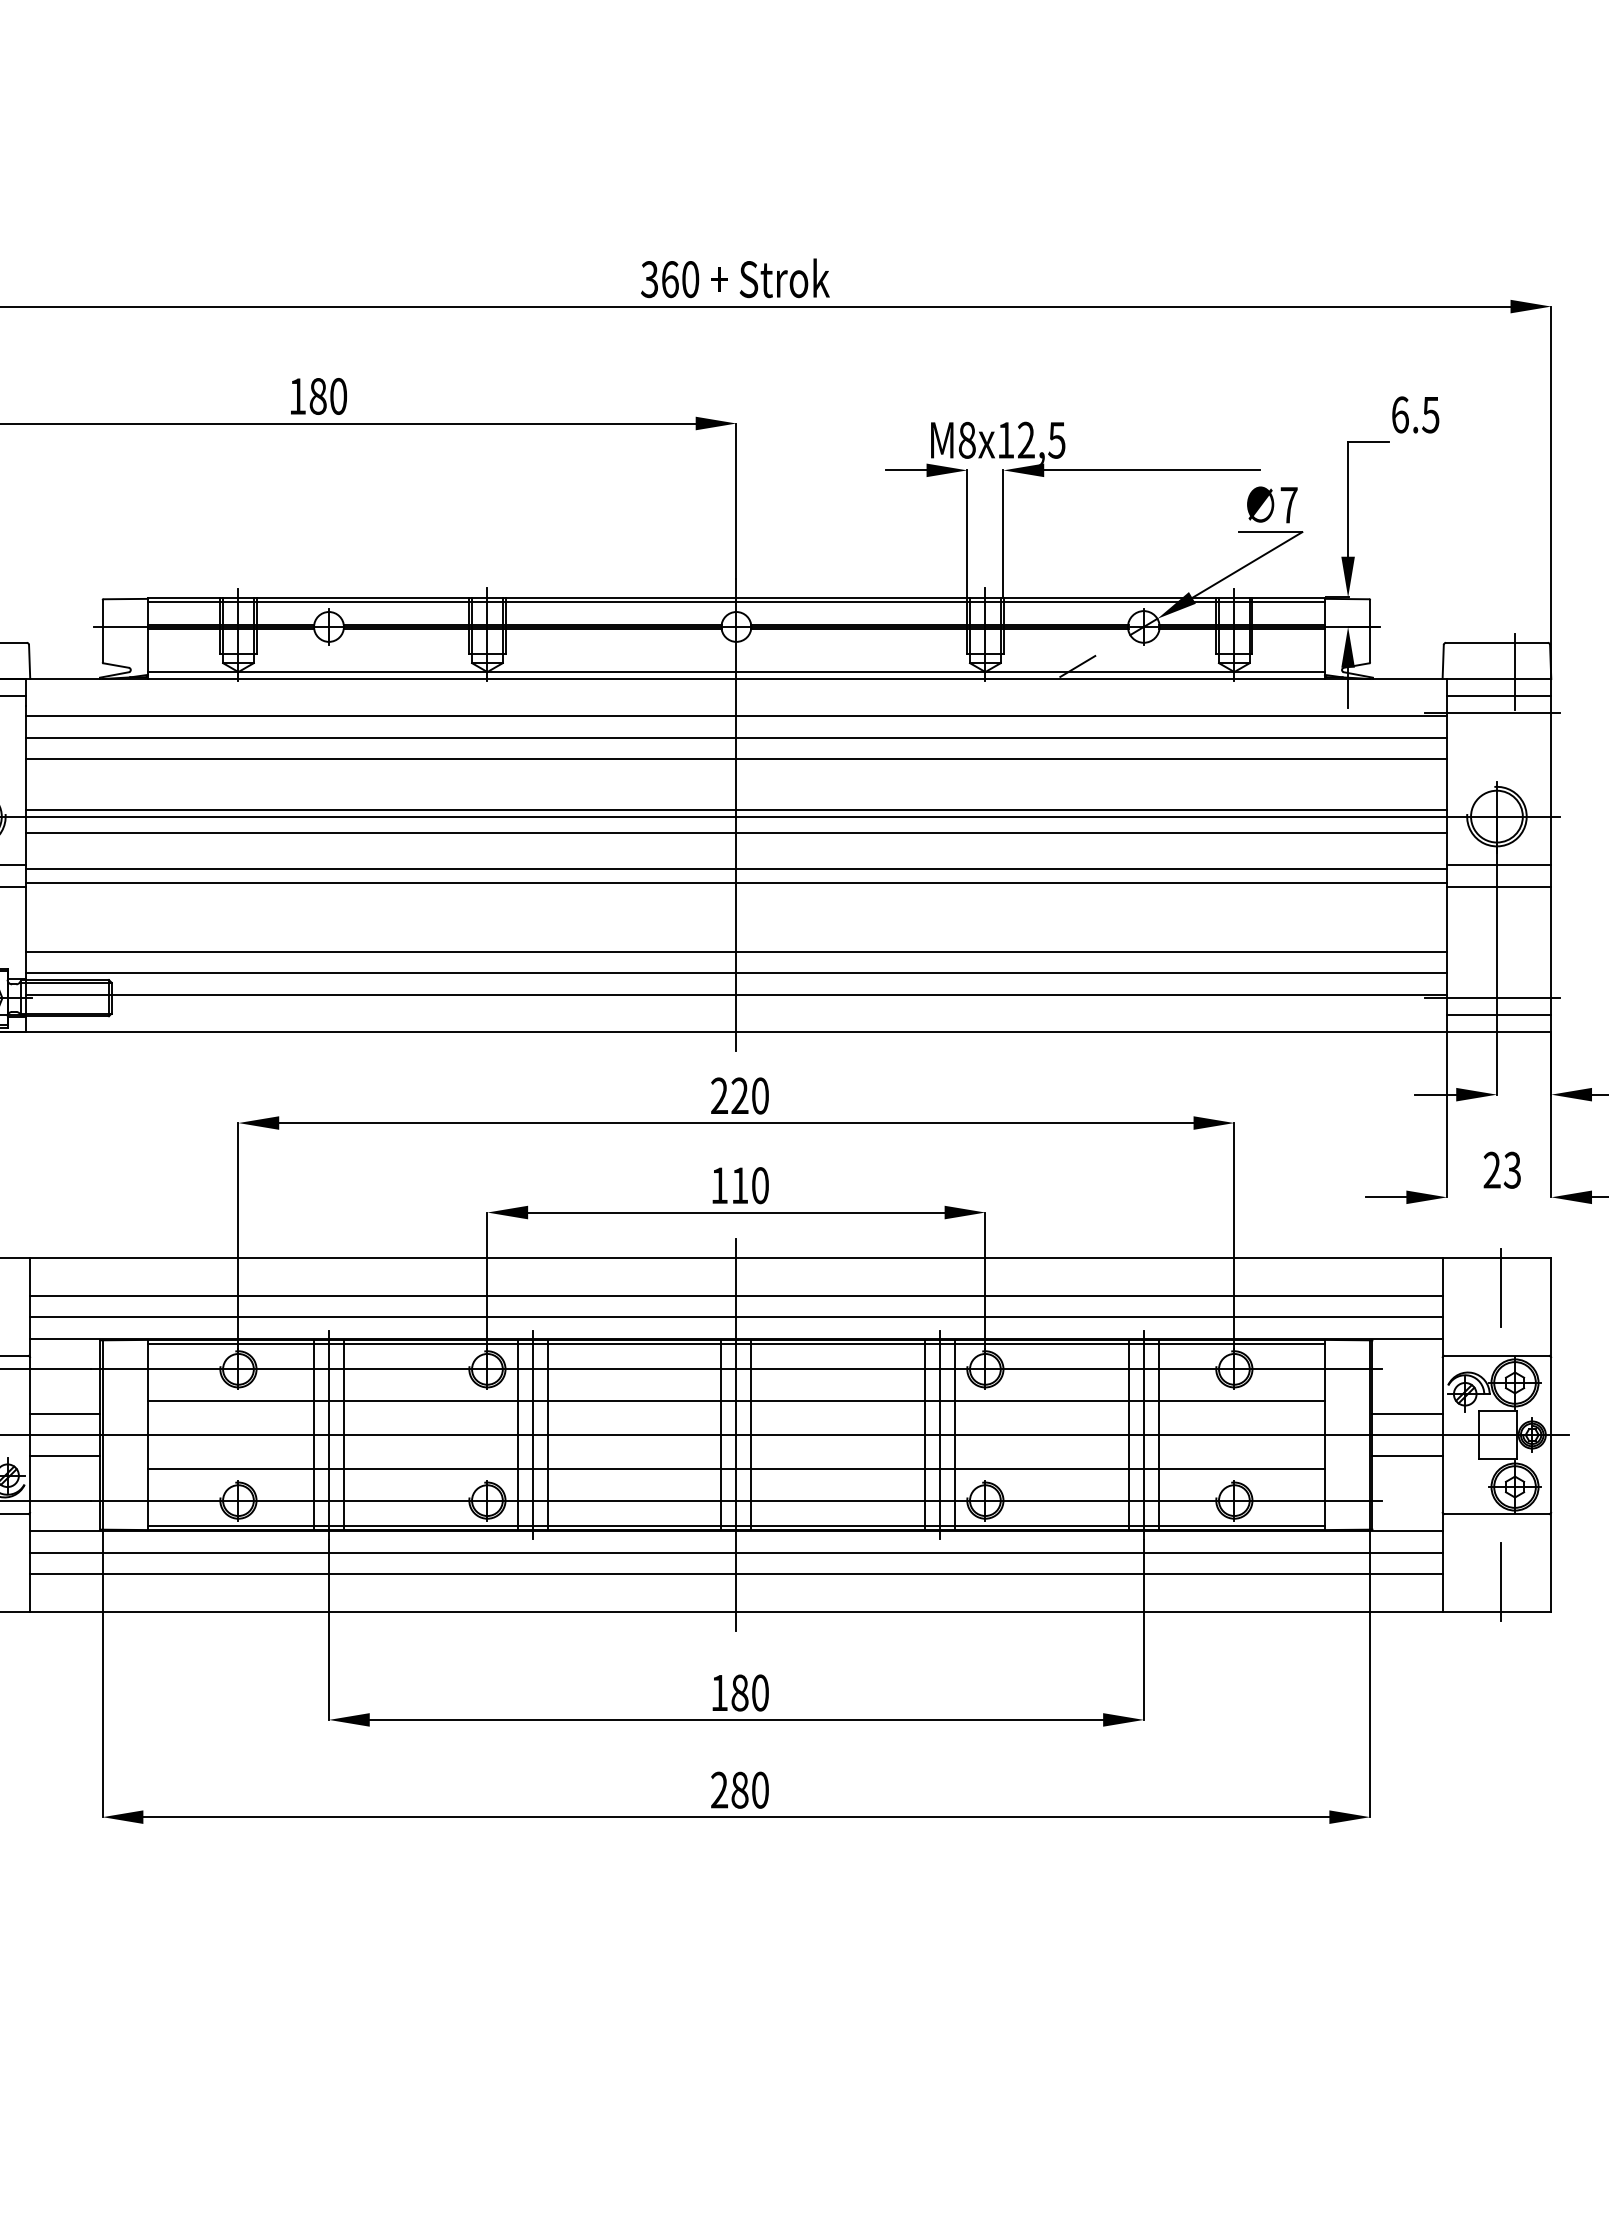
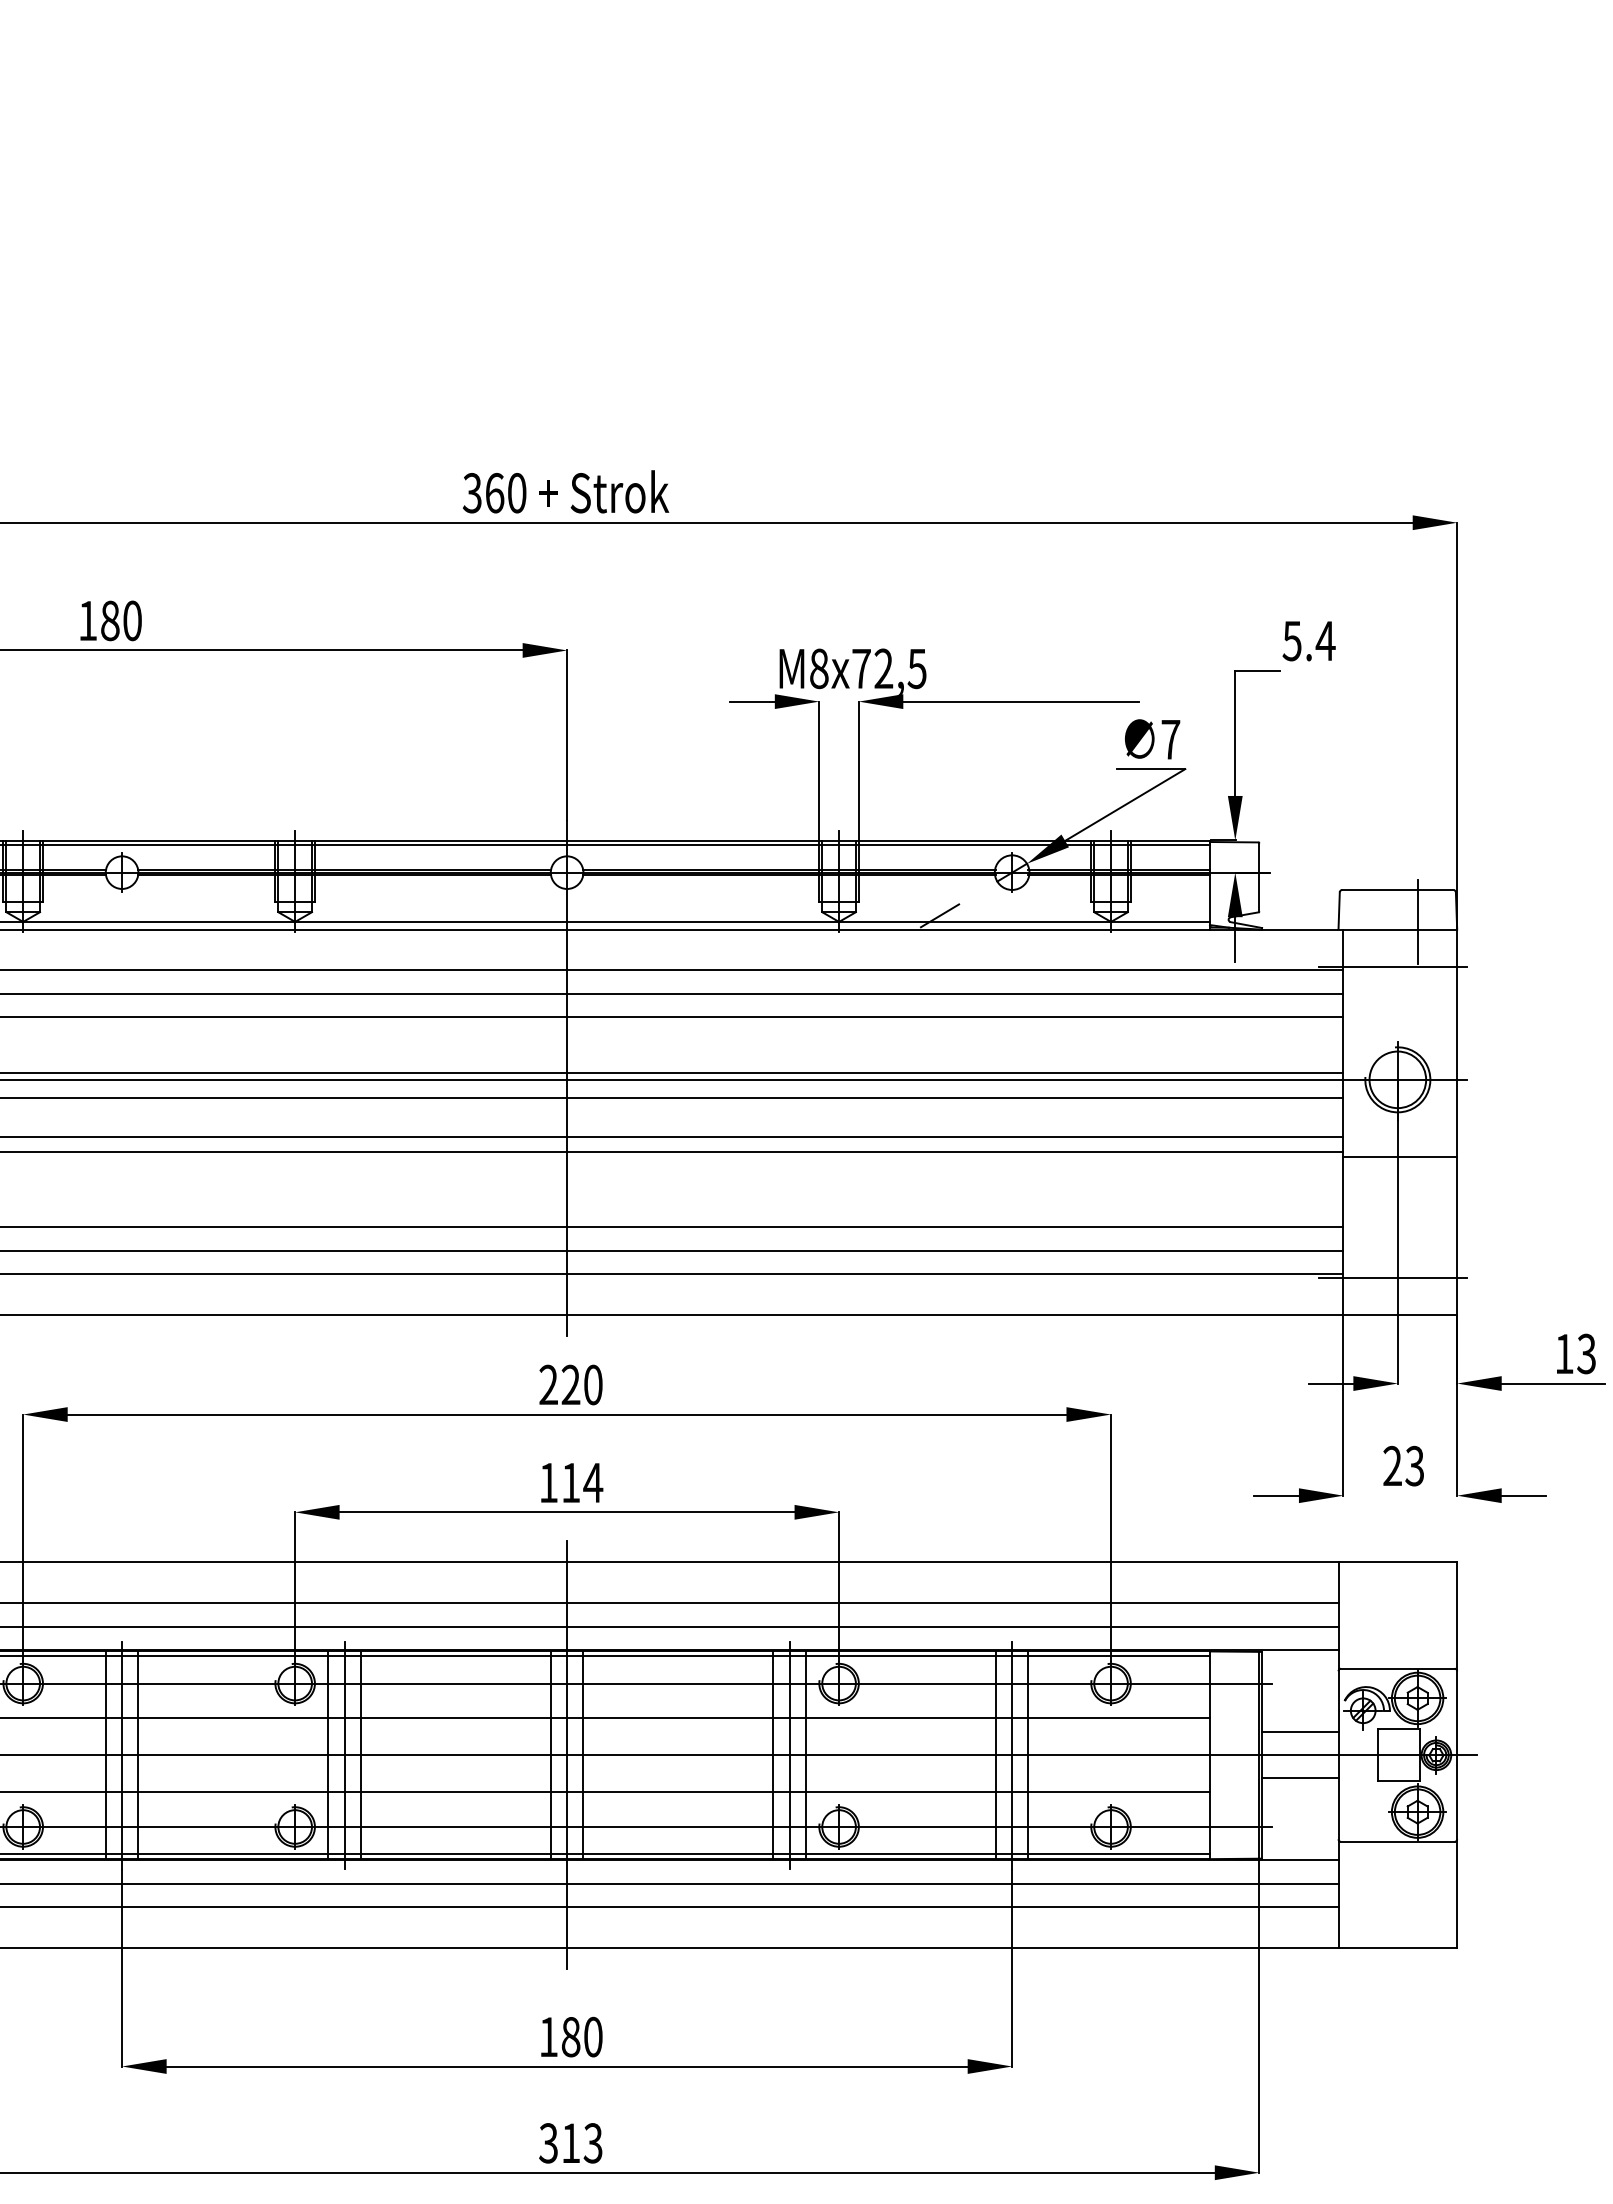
text: (1415, 414) -> (1308, 640), 6.5 -> 5.4
text: (1005, 440) -> (861, 669), M8x12,5 -> M8x72,5
line: (1499, 696) -> (1400, 948), removed
line: (1499, 864) -> (1400, 1132), removed
line: (1499, 1014) -> (1400, 1295), removed
text: (760, 1185) -> (593, 1482), 110 -> 114
line: (1501, 1287) -> (1402, 1594), removed
line: (1501, 1581) -> (1402, 1915), removed
text: (739, 1789) -> (570, 2142), 280 -> 313

